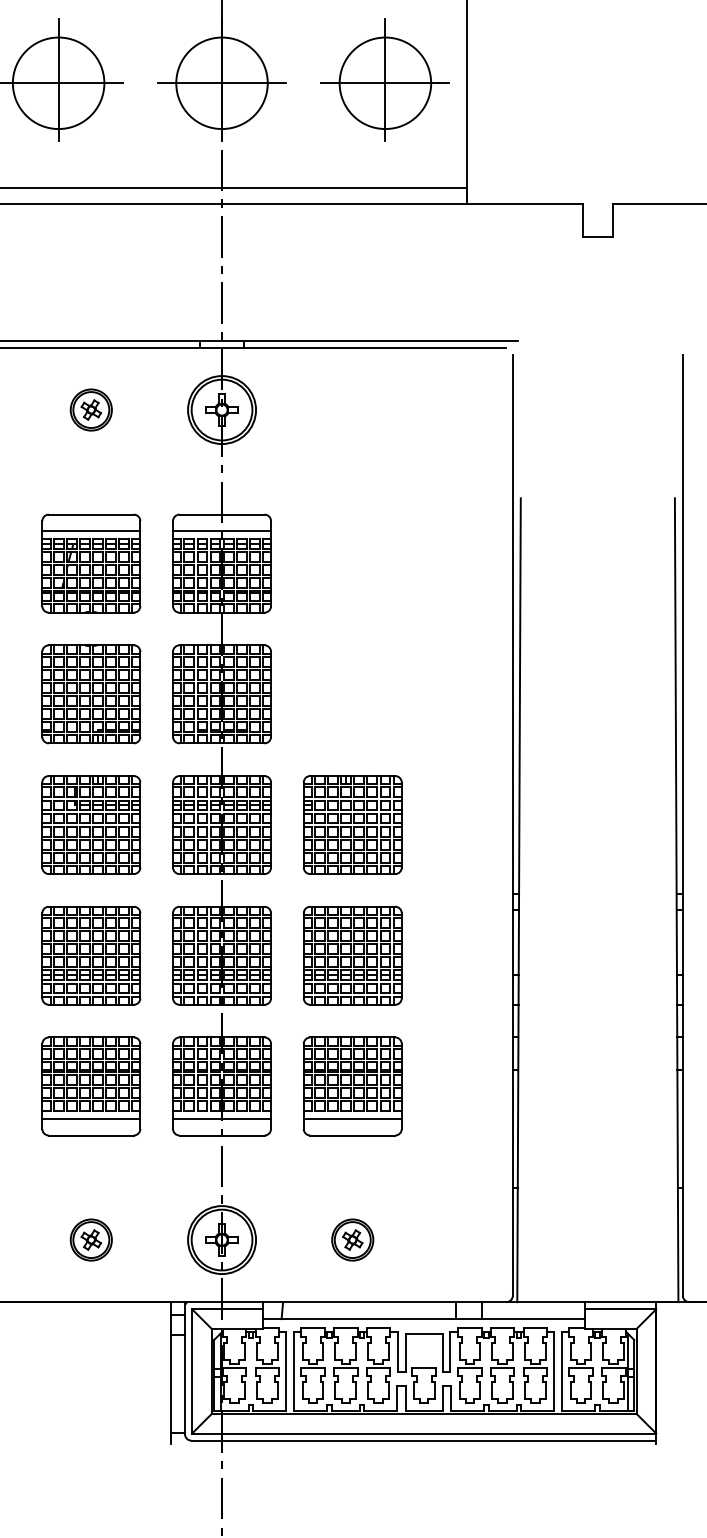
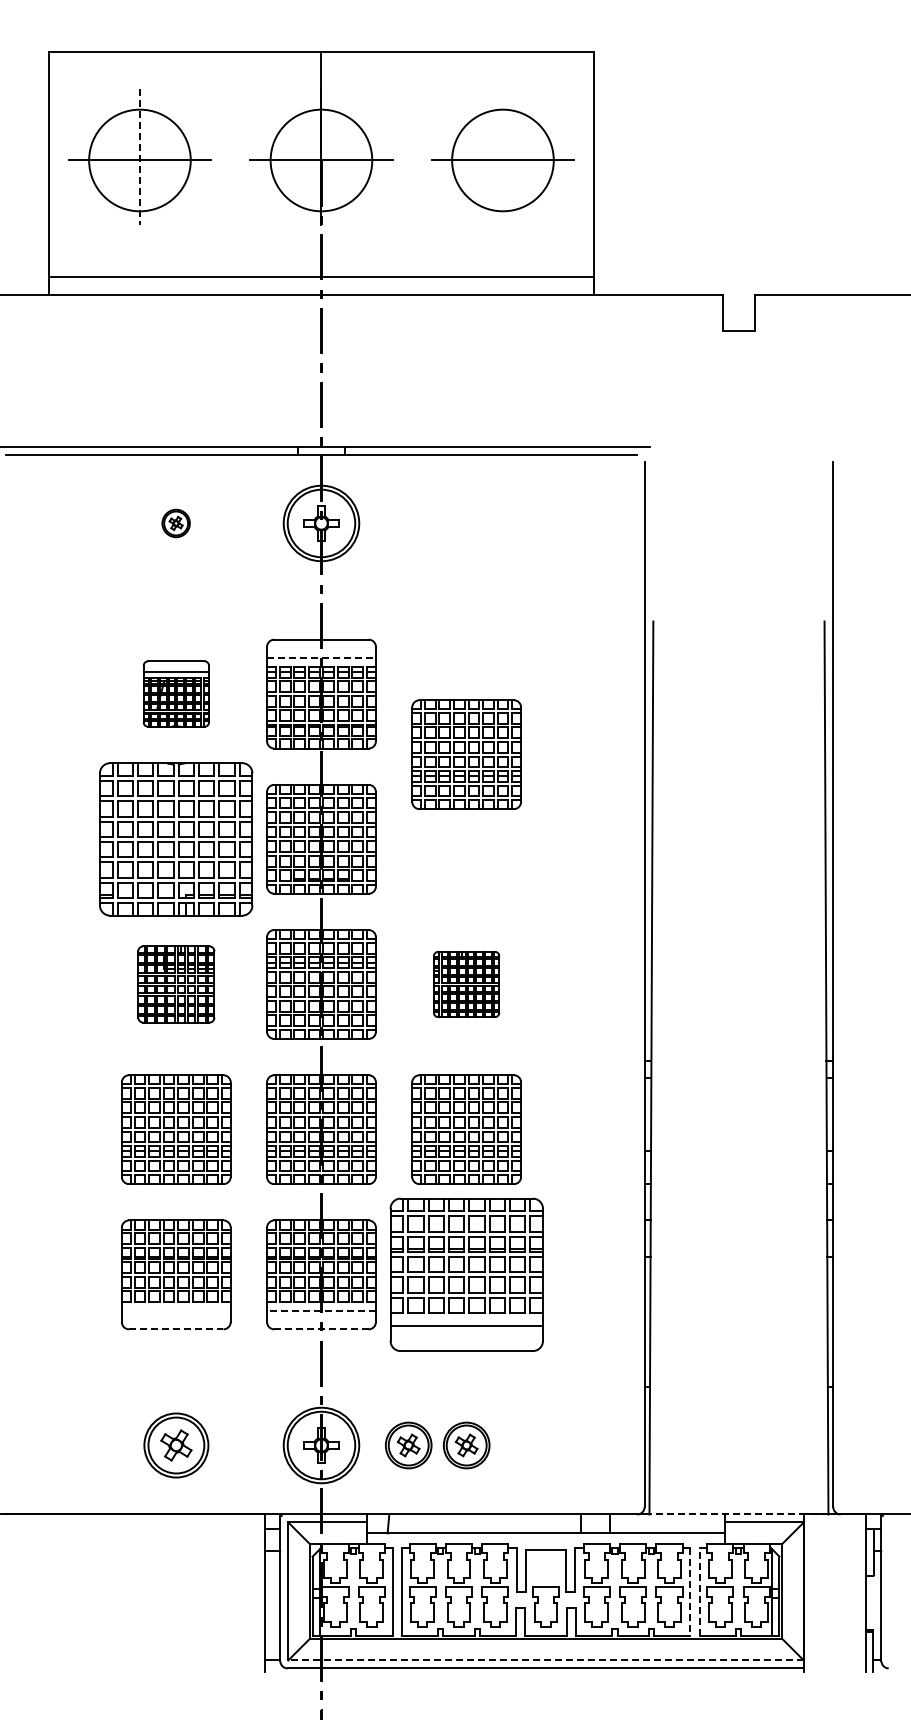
line: (384, 79) -> (502, 156), removed
line: (58, 80) -> (139, 157), solid -> dashed
part: (90, 410) -> (175, 523), size x0.6
line: (222, 530) -> (321, 657), solid -> dashed
part: (91, 563) -> (176, 693), size x0.6
part: (352, 618) -> (466, 754), added
part: (91, 693) -> (176, 838), size x1.4
part: (91, 825) -> (176, 984), size x0.7
part: (352, 825) -> (466, 984), size x0.6
part: (352, 1086) -> (466, 1274), size x1.4
line: (90, 1119) -> (175, 1311), removed
line: (221, 1119) -> (320, 1311), solid -> dashed
line: (91, 1135) -> (176, 1329), solid -> dashed
line: (222, 1135) -> (321, 1329), solid -> dashed
part: (90, 1240) -> (175, 1445), size x1.4
part: (300, 1240) -> (408, 1445), added
line: (597, 1302) -> (738, 1514), solid -> dashed
line: (554, 1371) -> (690, 1591), solid -> dashed
line: (562, 1371) -> (699, 1591), solid -> dashed
line: (424, 1433) -> (546, 1660), solid -> dashed

